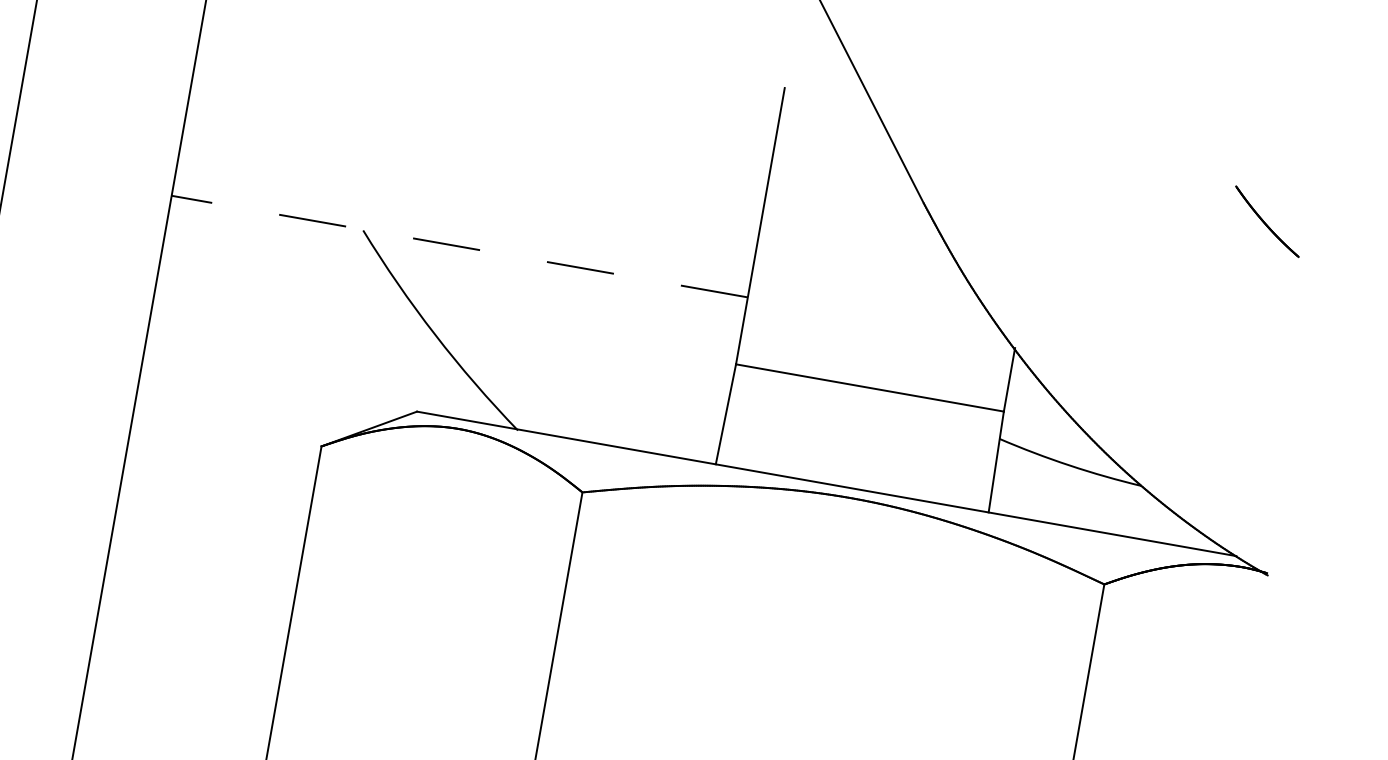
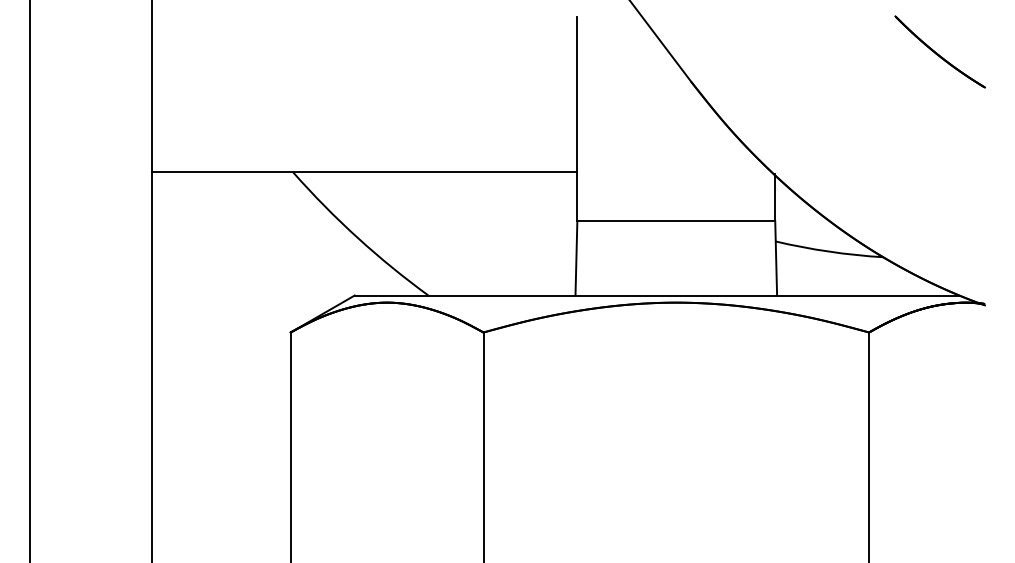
part: (1266, 220) -> (939, 51), size x1.67
line: (459, 246) -> (364, 171), dashed -> solid

